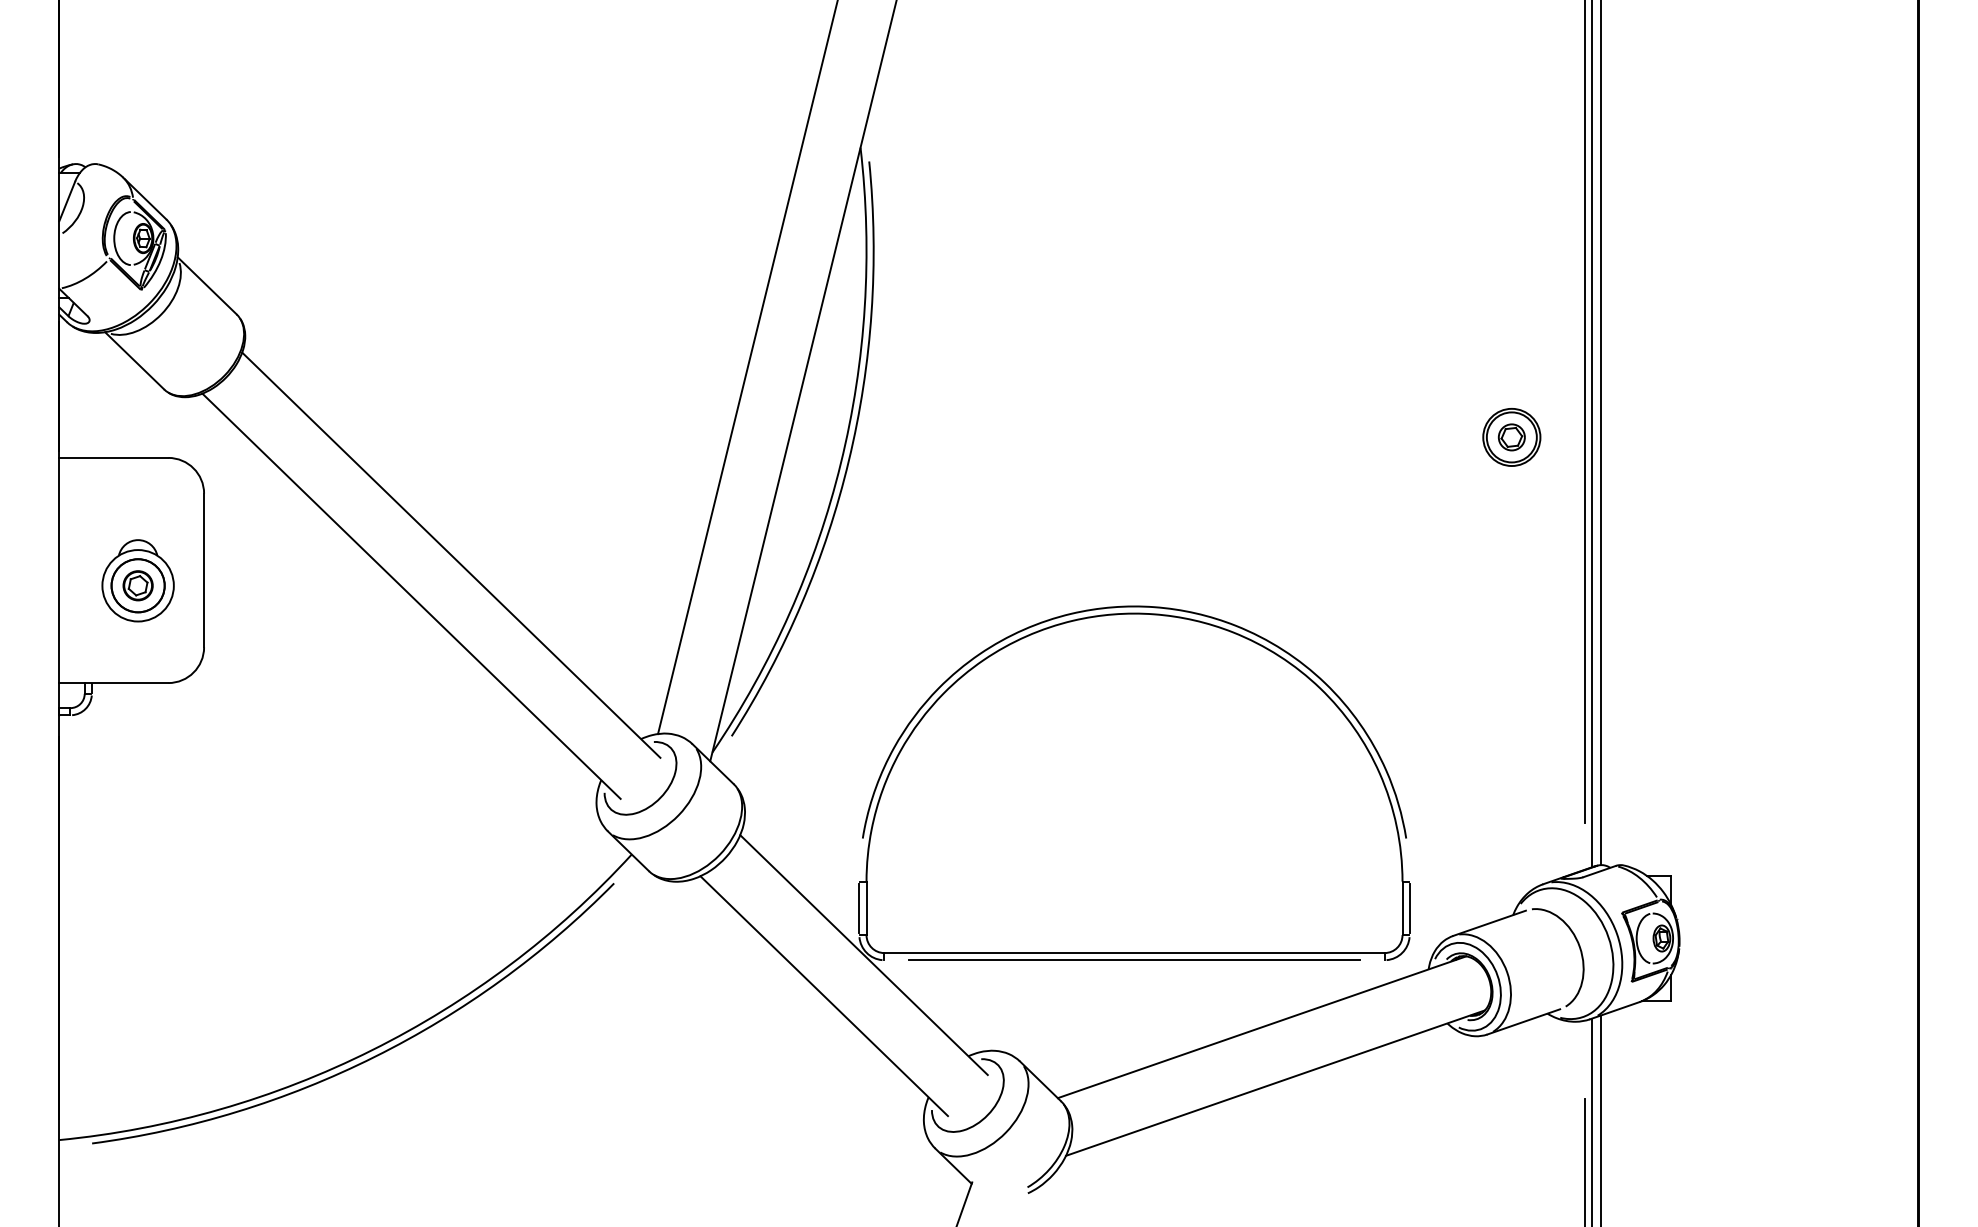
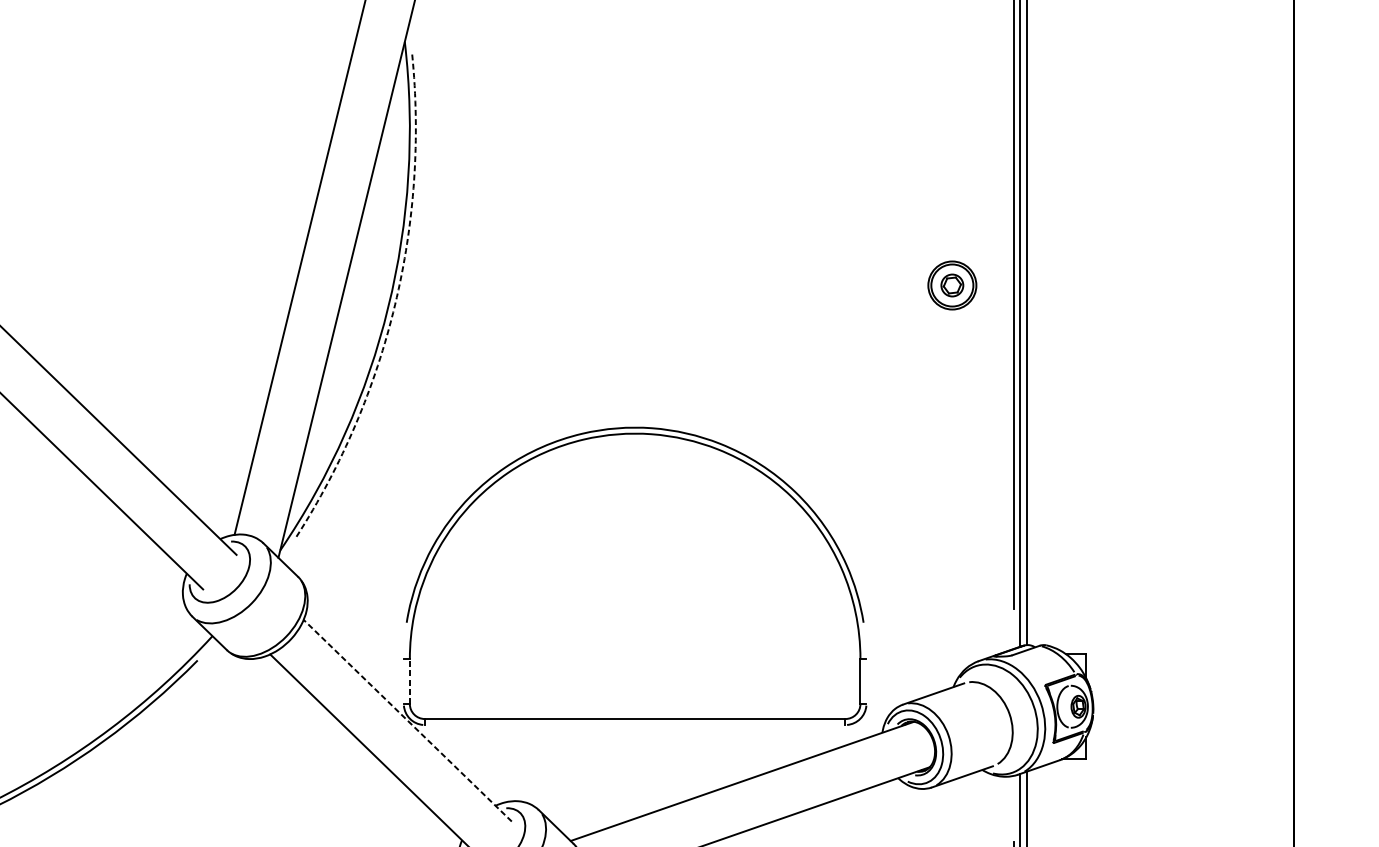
arc: (848, 460) -> (394, 304), solid -> dashed
line: (859, 908) -> (403, 681), removed
line: (866, 908) -> (409, 681), solid -> dashed
line: (1409, 908) -> (866, 681), removed
line: (863, 954) -> (407, 720), solid -> dashed
line: (1134, 960) -> (635, 725), removed

